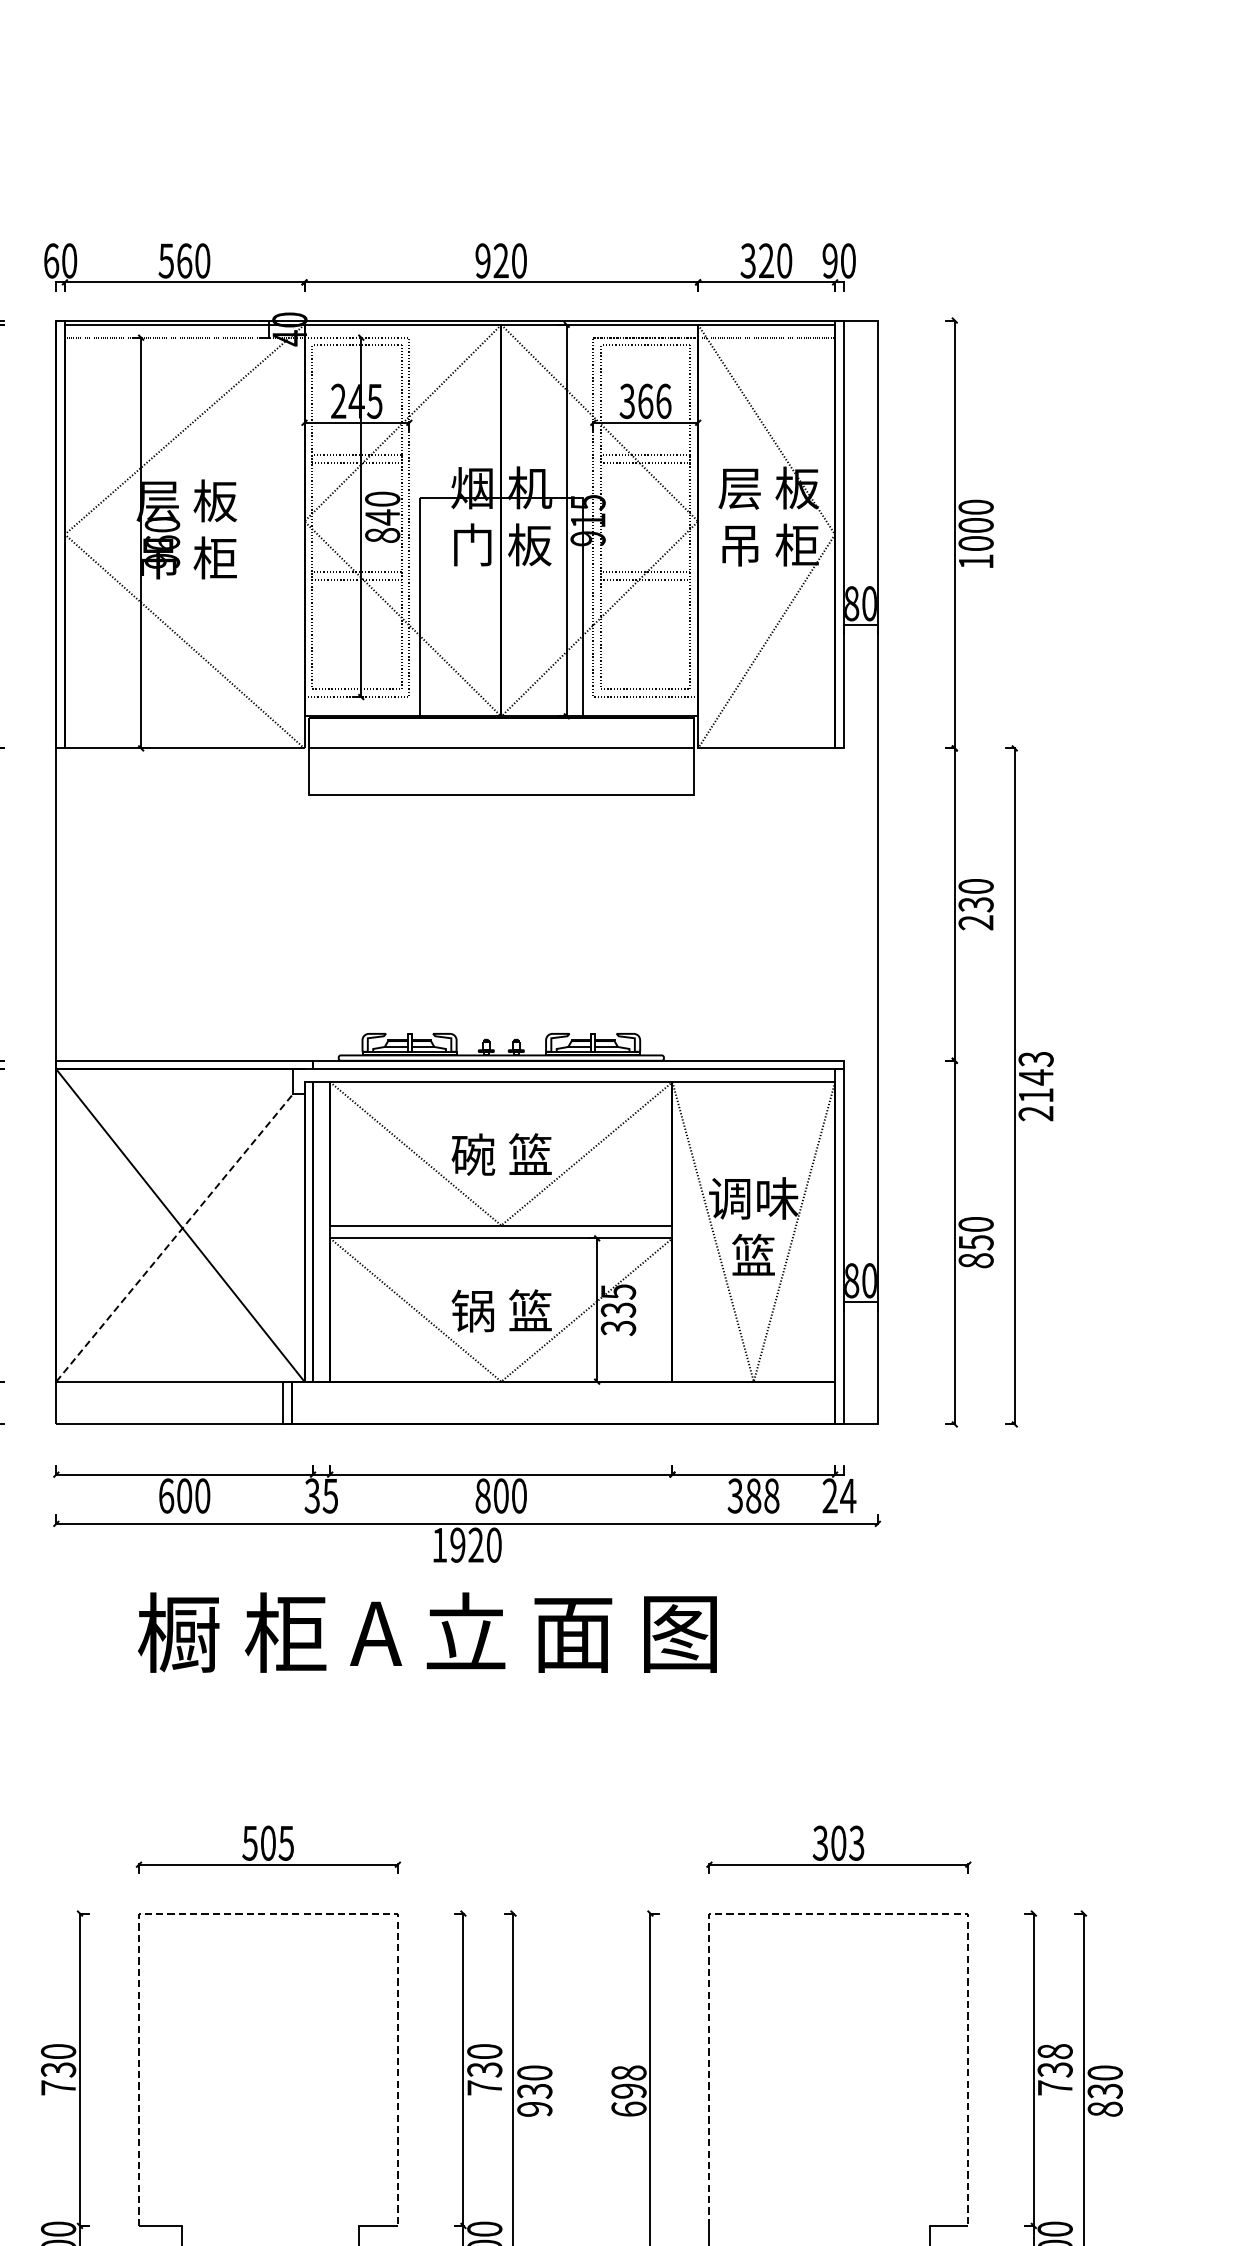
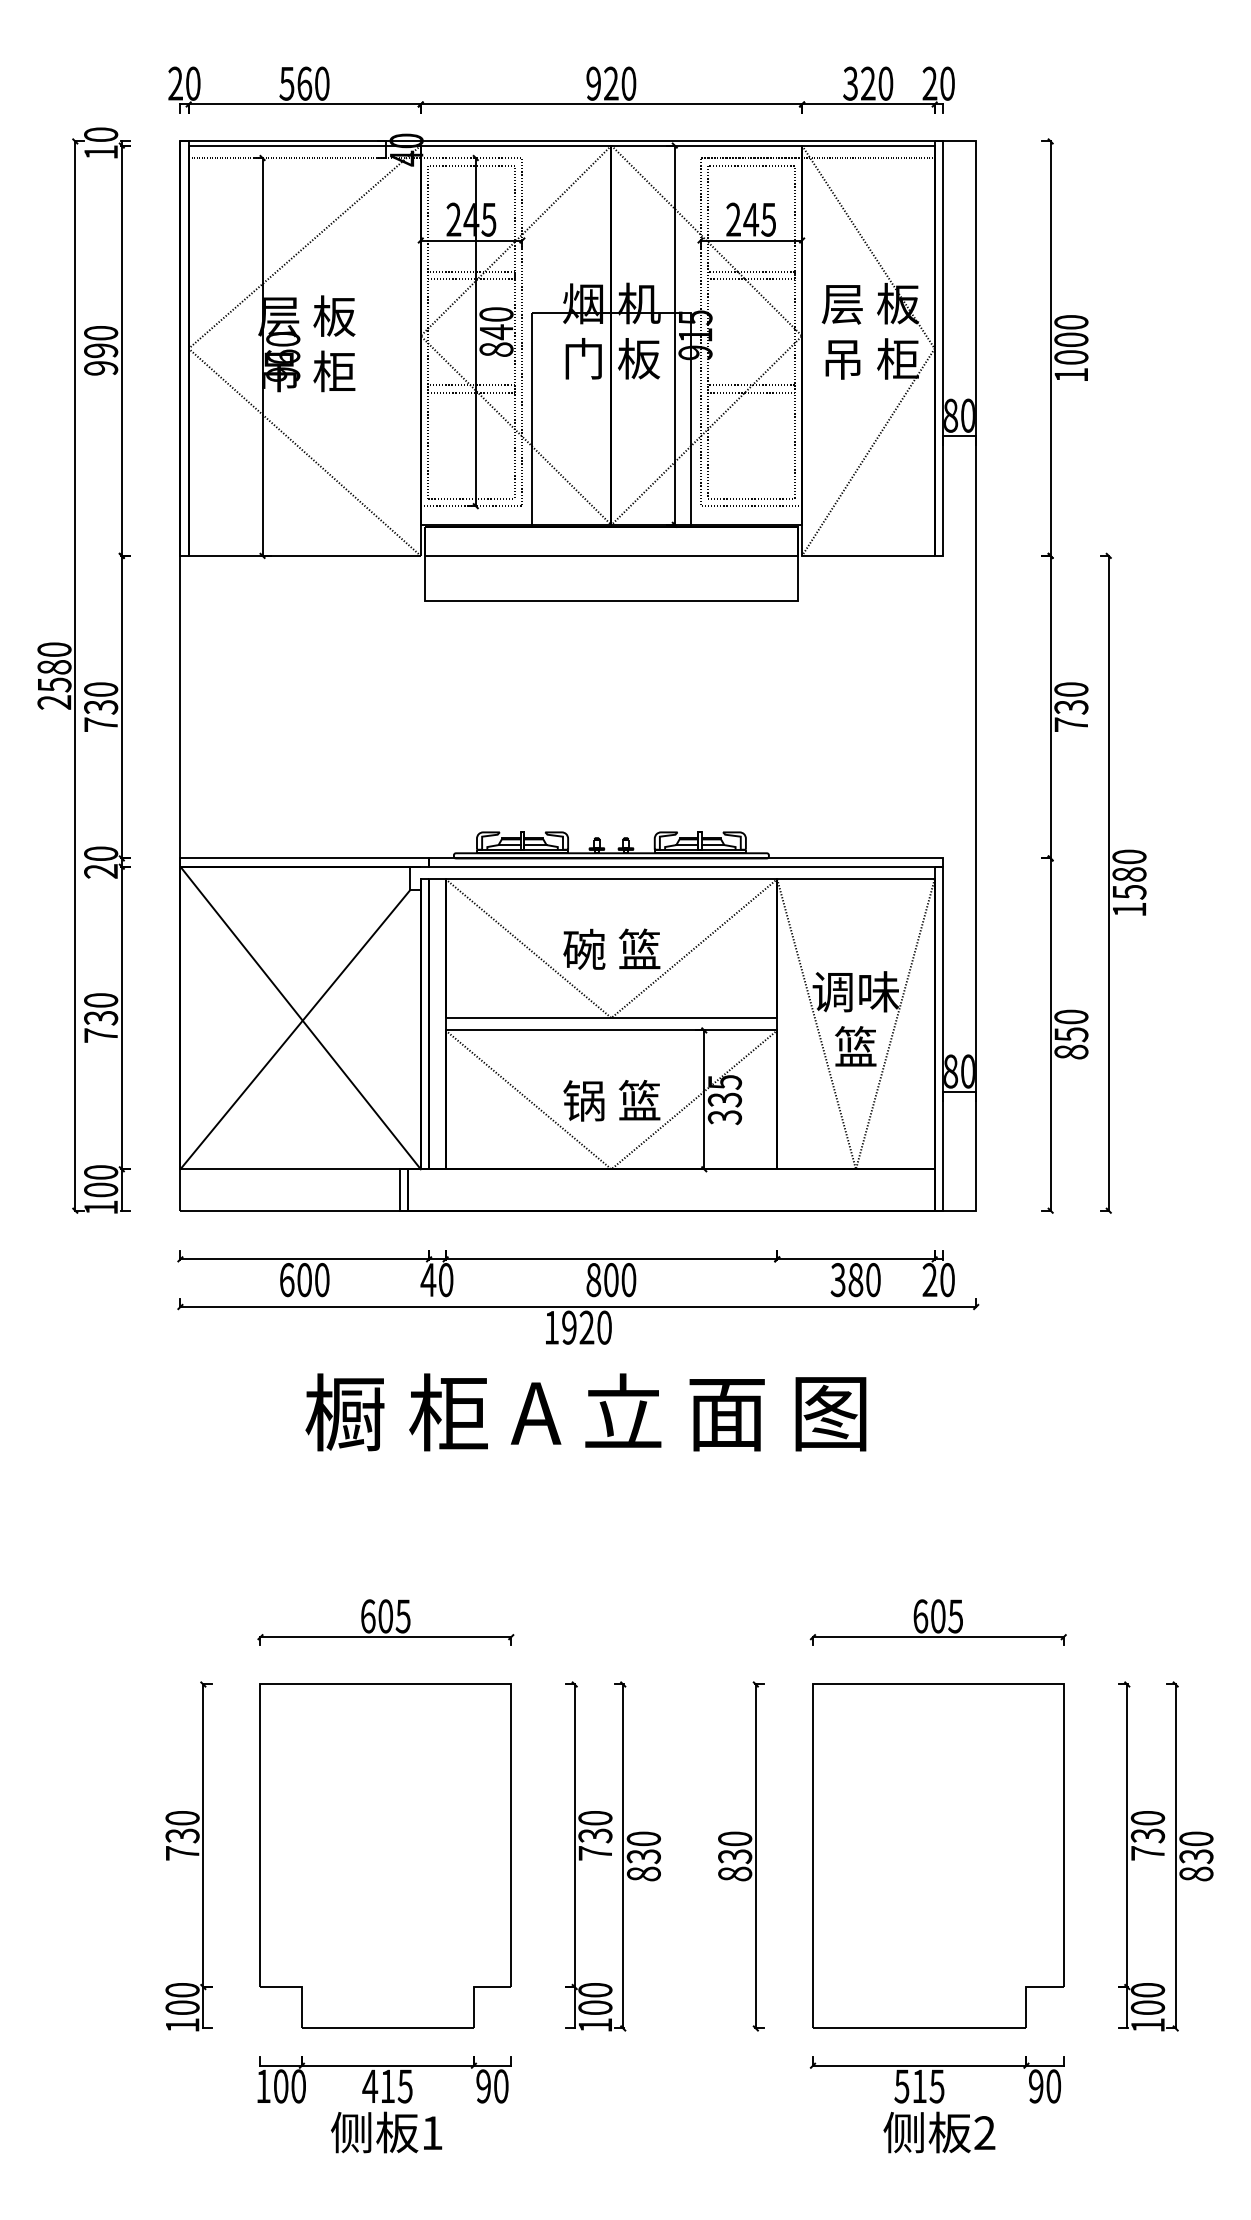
text: (51, 260) -> (175, 83), 60 -> 20
text: (829, 260) -> (929, 83), 90 -> 20
text: (645, 401) -> (751, 219), 366 -> 245
text: (975, 922) -> (1070, 724), 230 -> 730
text: (1036, 1085) -> (1129, 882), 2143 -> 1580
line: (175, 1237) -> (295, 1029), dashed -> solid
text: (771, 1495) -> (873, 1279), 388 -> 380
text: (320, 1496) -> (436, 1280), 35 -> 40
text: (848, 1496) -> (947, 1280), 24 -> 20
text: (427, 1632) -> (585, 1412), moved
text: (249, 1843) -> (367, 1616), 505 -> 605
text: (837, 1843) -> (937, 1616), 303 -> 605
line: (269, 1913) -> (386, 1684), dashed -> solid
line: (838, 1913) -> (938, 1684), dashed -> solid
text: (1054, 2050) -> (1147, 1817), 738 -> 730
text: (629, 2091) -> (735, 1856), 698 -> 830
text: (534, 2108) -> (643, 1873), 930 -> 830

